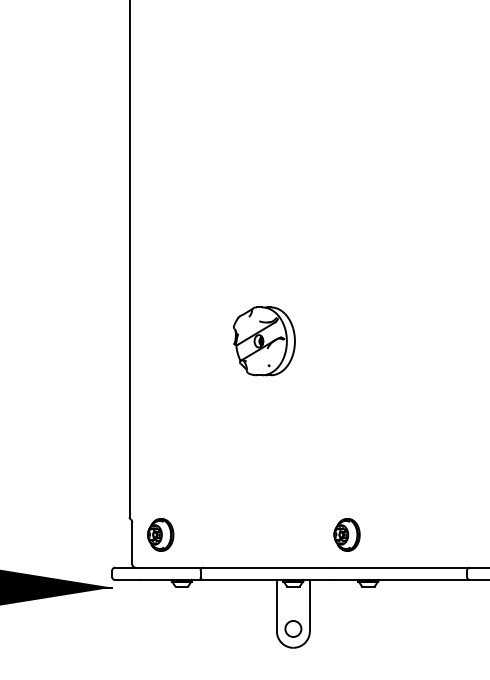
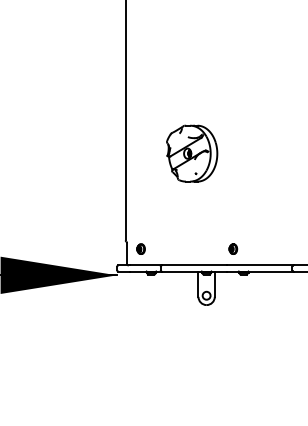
part: (264, 341) -> (192, 153), size x1.67
part: (159, 533) -> (140, 248), size x0.62
part: (347, 533) -> (233, 248), size x0.62

